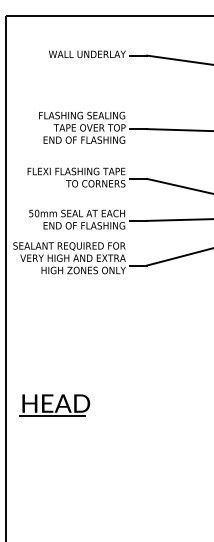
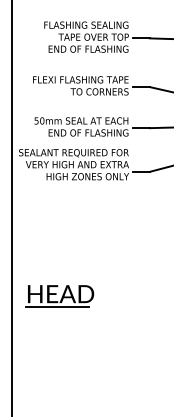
part: (54, 405) -> (59, 296), moved

